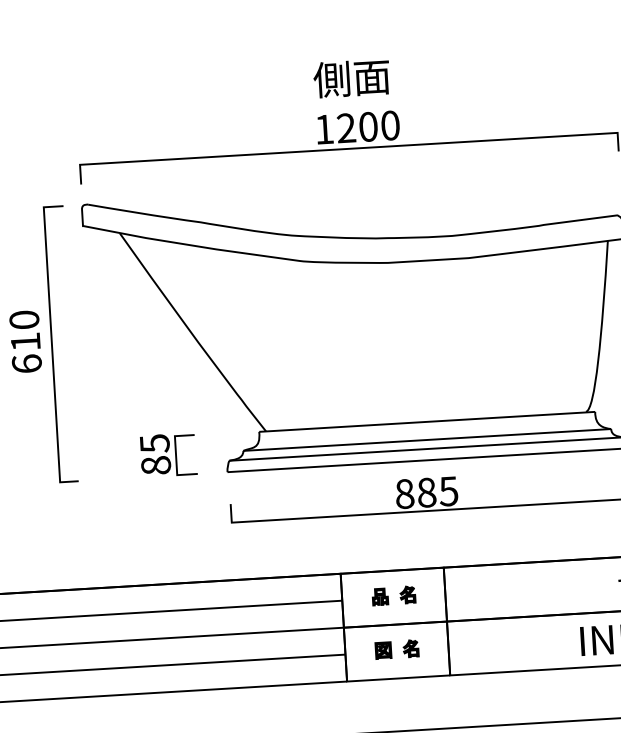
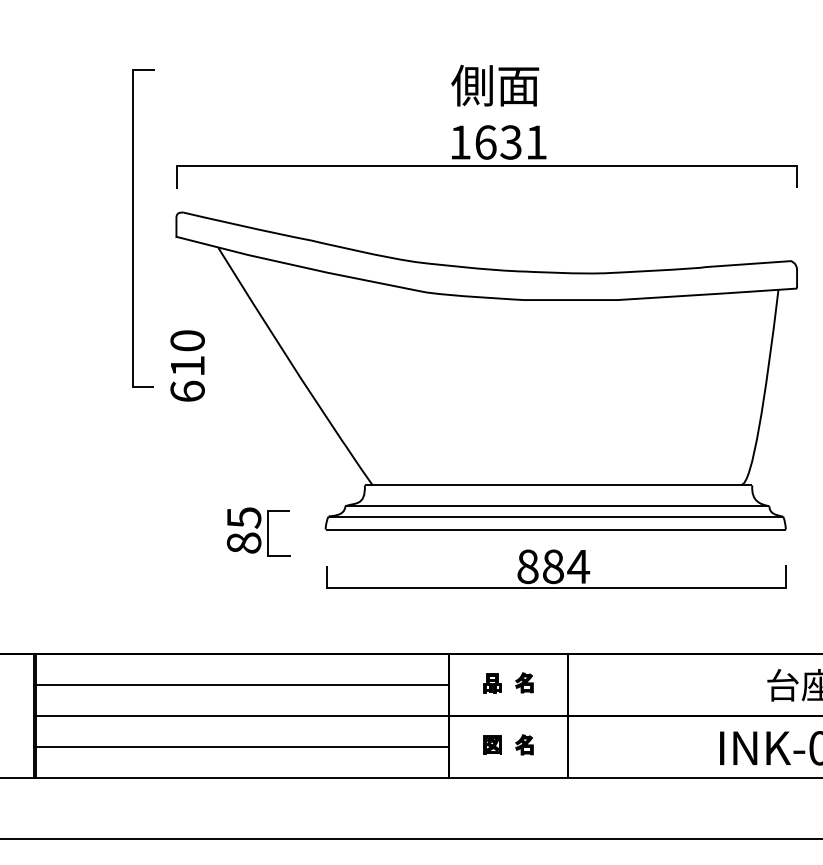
text: (368, 126) -> (511, 142), 1200 -> 1631
text: (25, 341) -> (187, 365), moved
line: (52, 345) -> (133, 228), moved
part: (168, 454) -> (258, 531), moved
text: (448, 492) -> (578, 567), 885 -> 884

